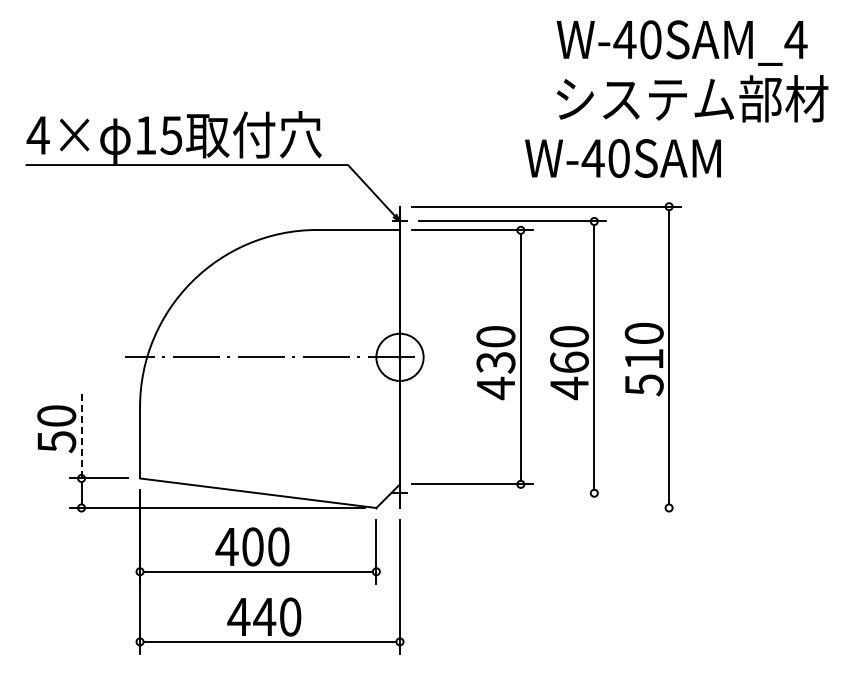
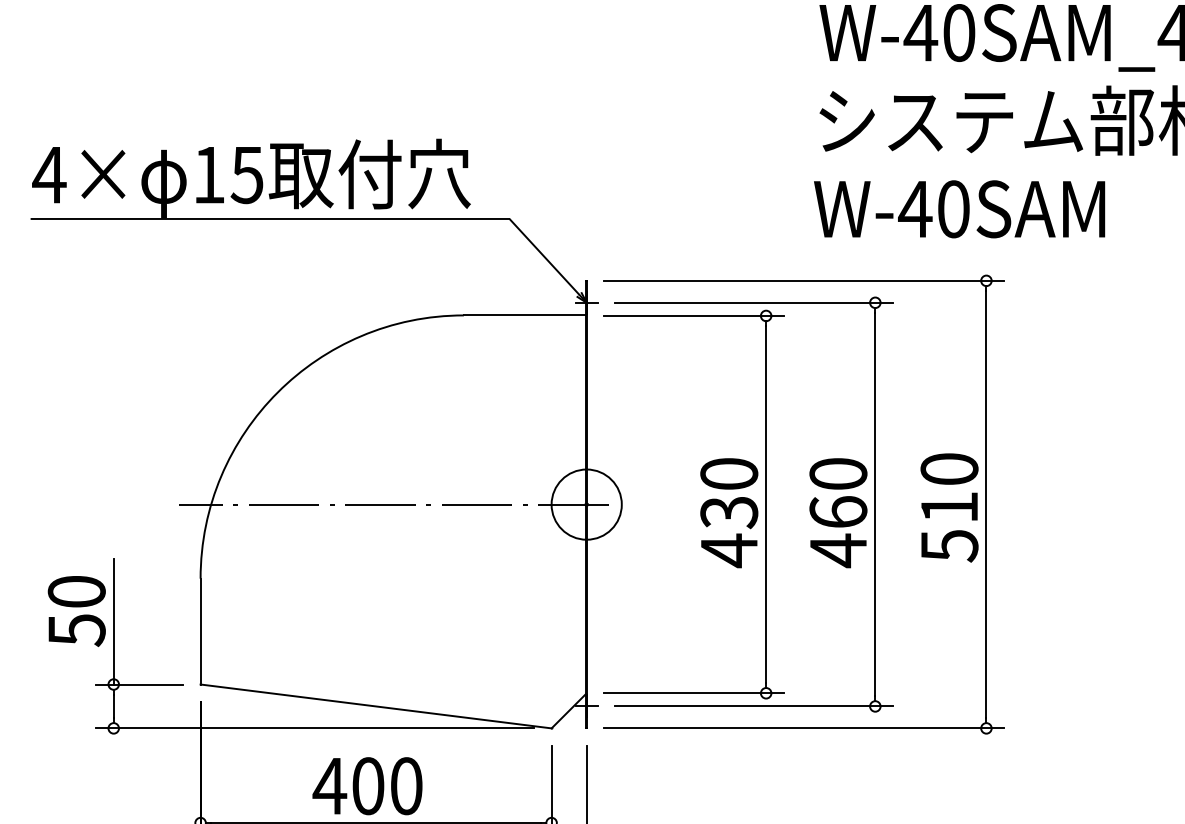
text: (622, 158) -> (958, 209), moved
line: (81, 435) -> (113, 620), dashed -> solid
line: (512, 493) -> (753, 706), added
line: (545, 508) -> (802, 729), added

